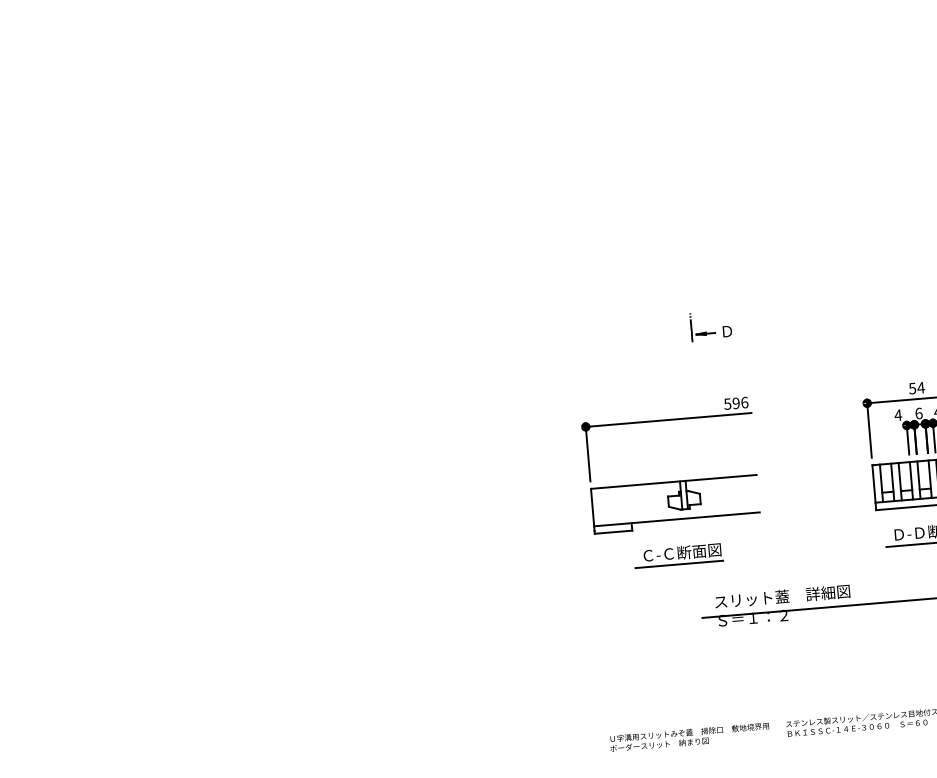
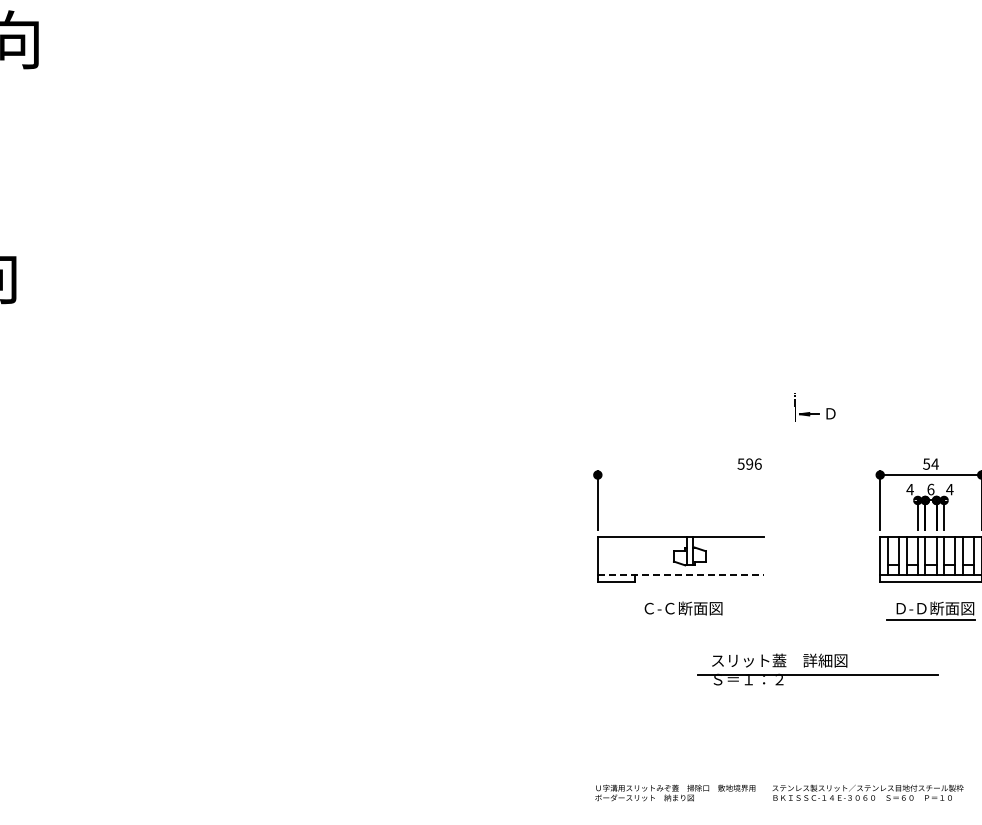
part: (710, 326) -> (814, 407), moved
line: (668, 420) -> (680, 475), removed
line: (677, 519) -> (681, 574), solid -> dashed
line: (679, 564) -> (679, 619), removed

